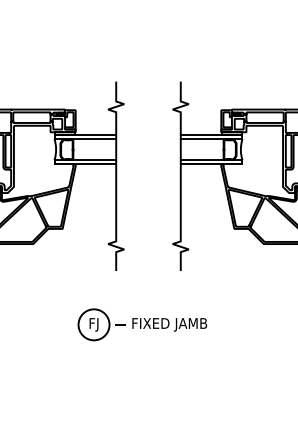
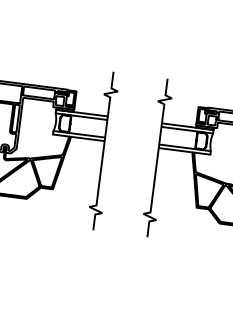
part: (142, 324) -> (109, 277), removed

